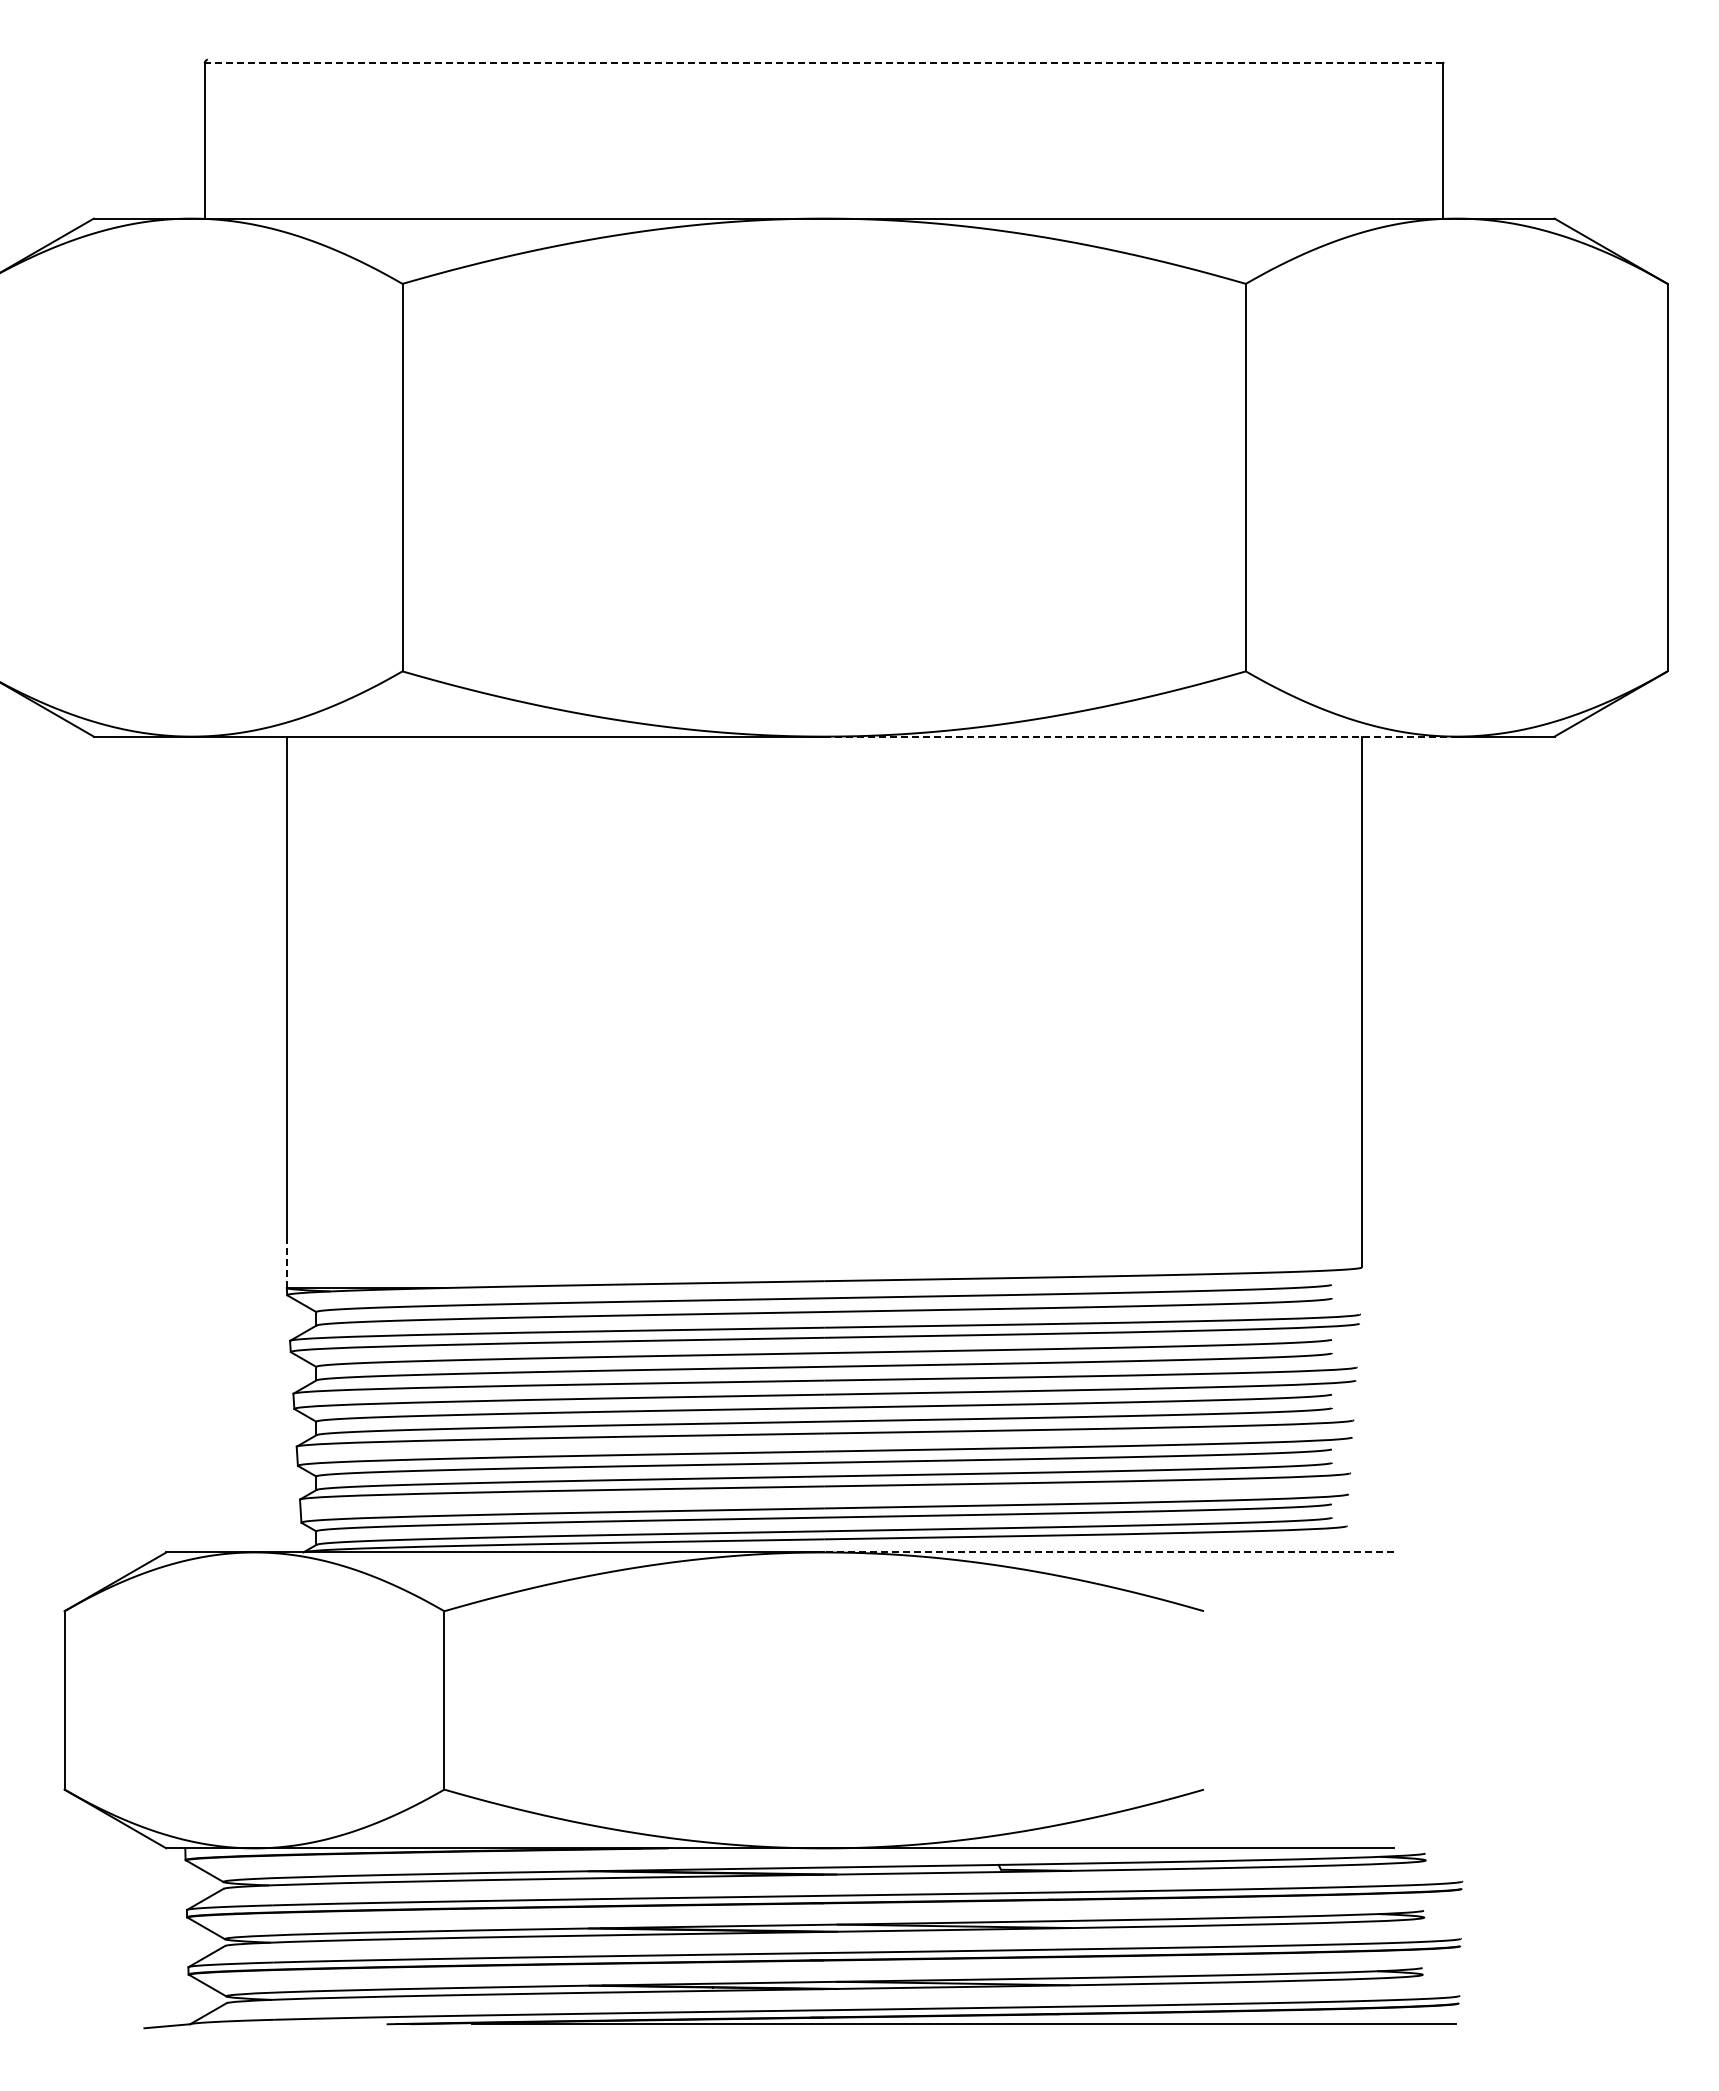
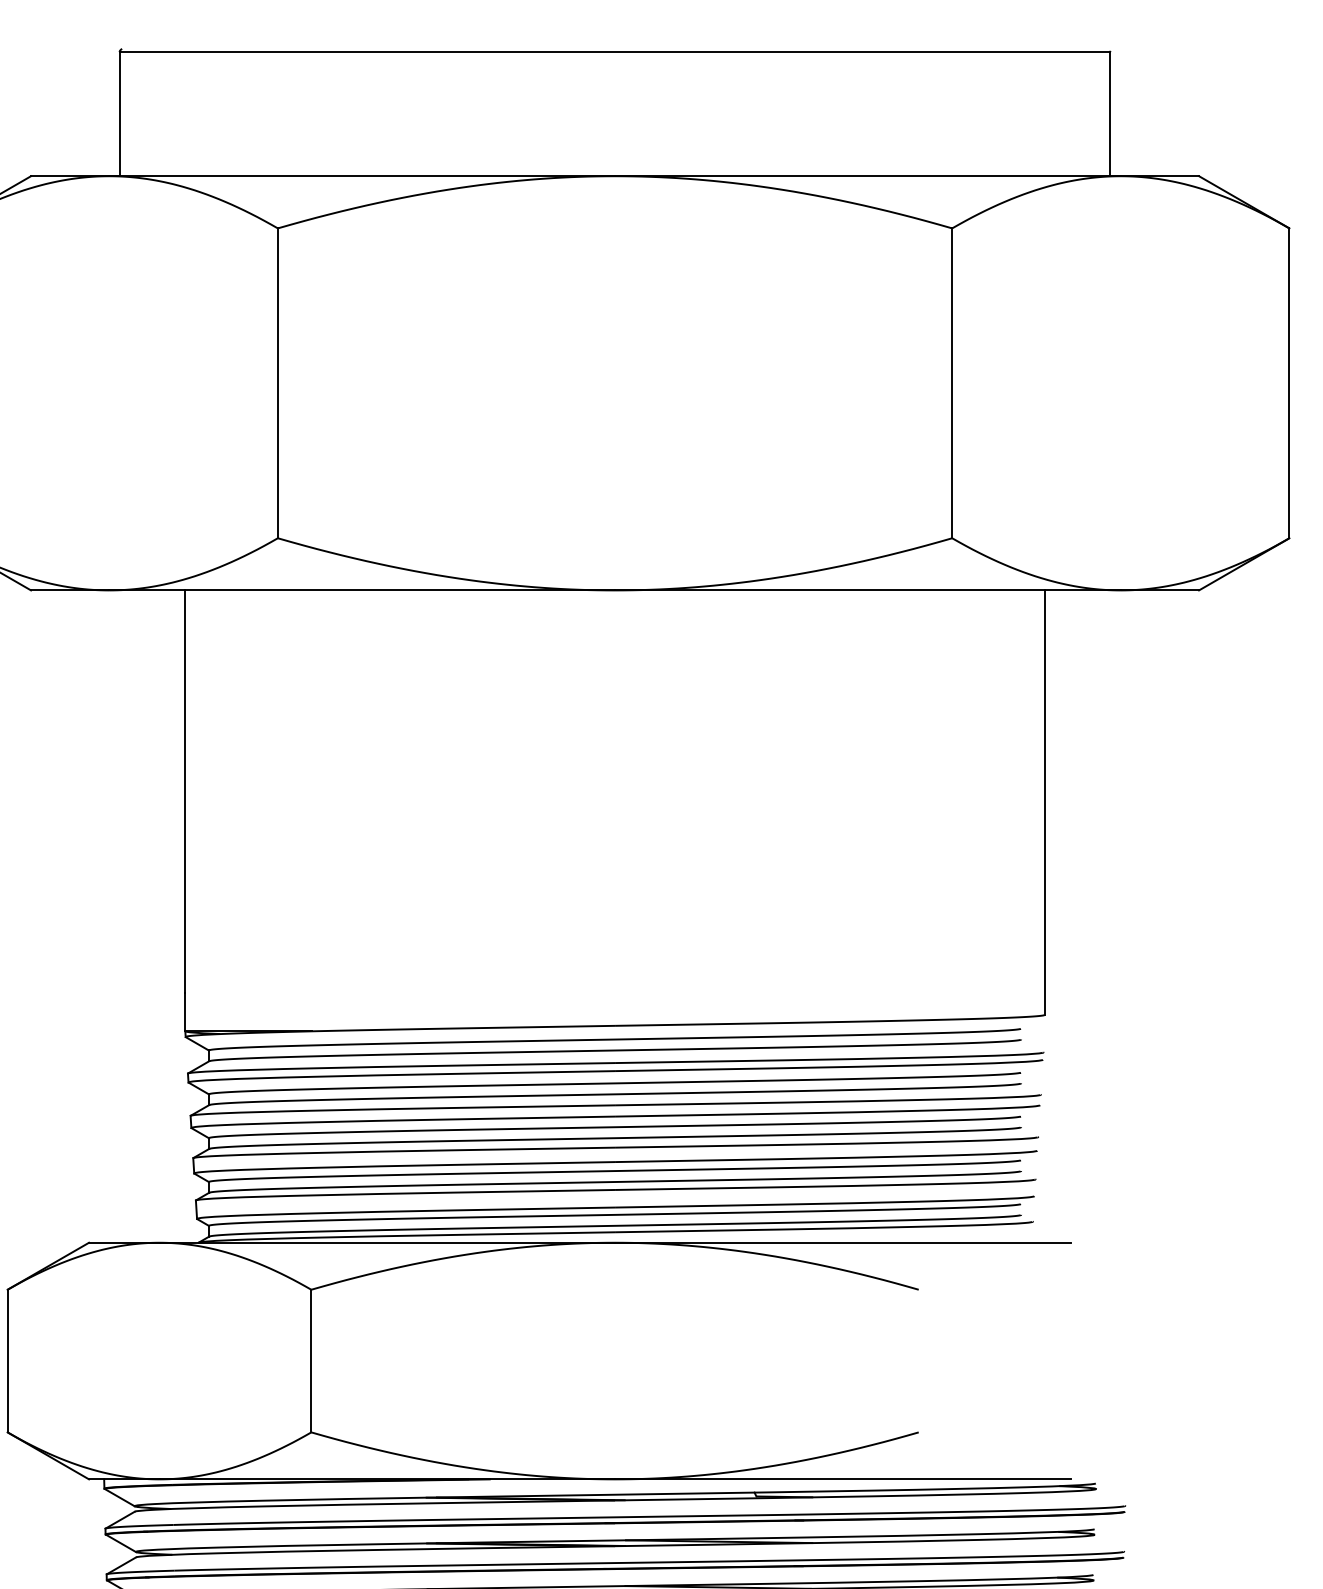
line: (823, 63) -> (614, 52), dashed -> solid
line: (1140, 736) -> (867, 590), dashed -> solid
line: (286, 1264) -> (185, 1012), dashed -> solid
line: (1109, 1552) -> (843, 1242), dashed -> solid

